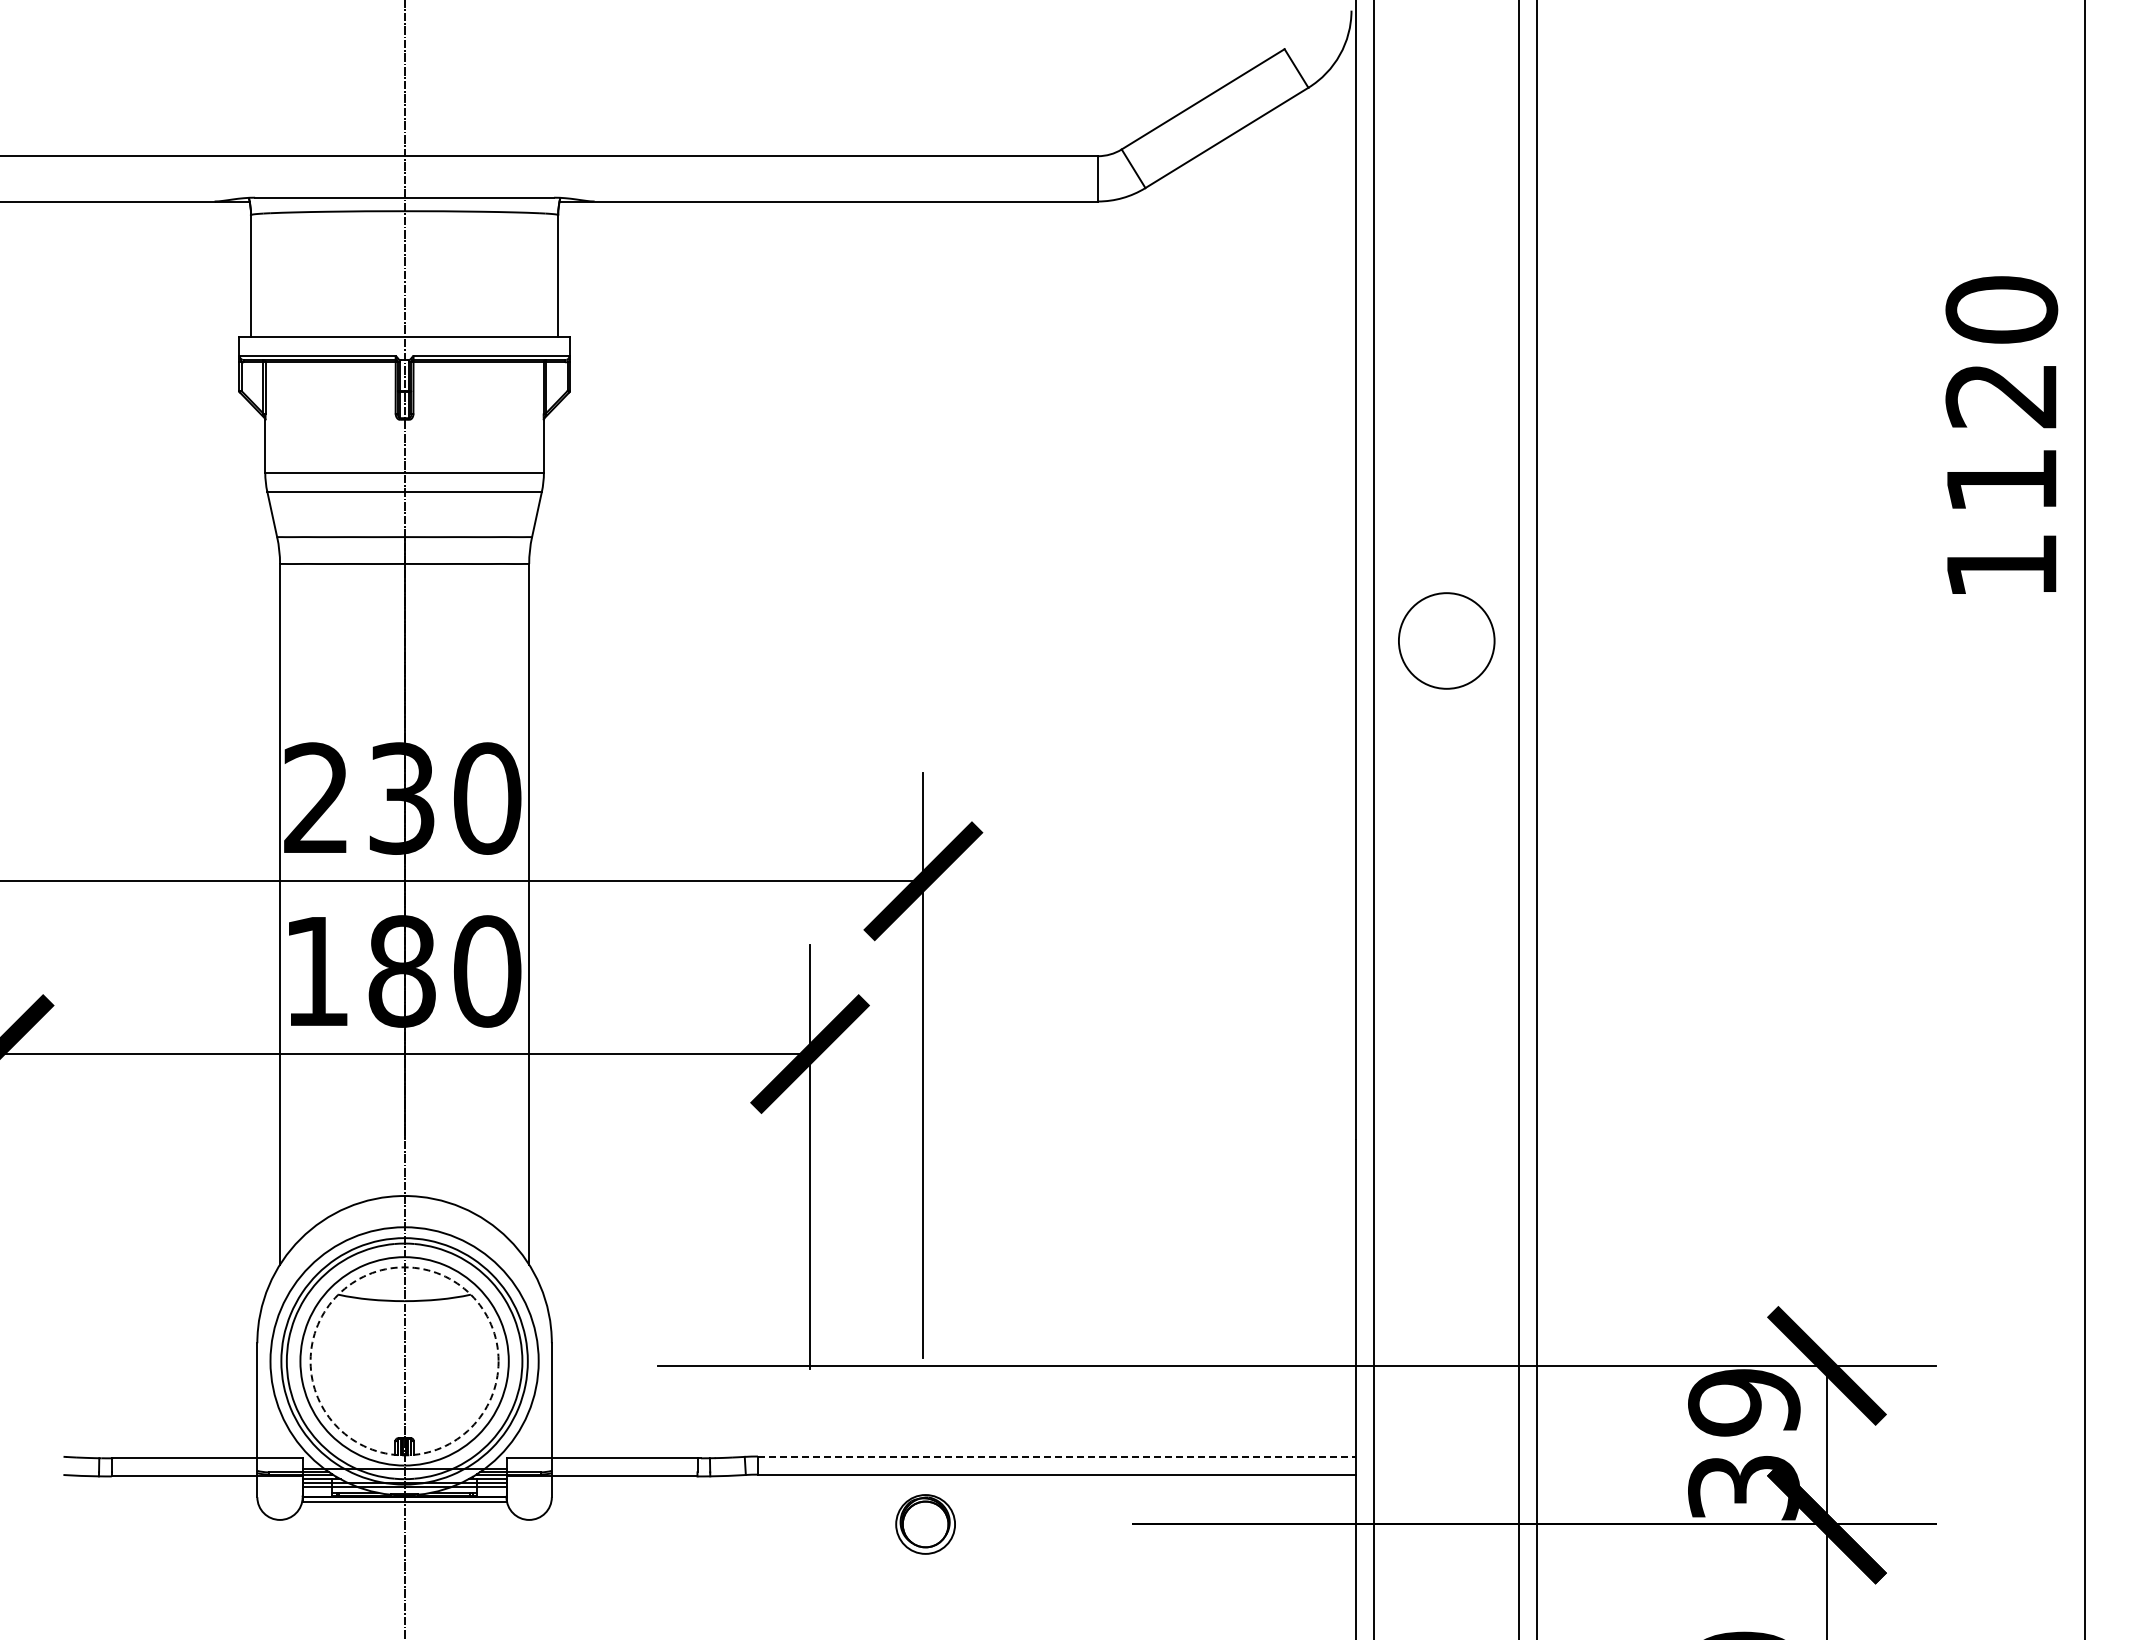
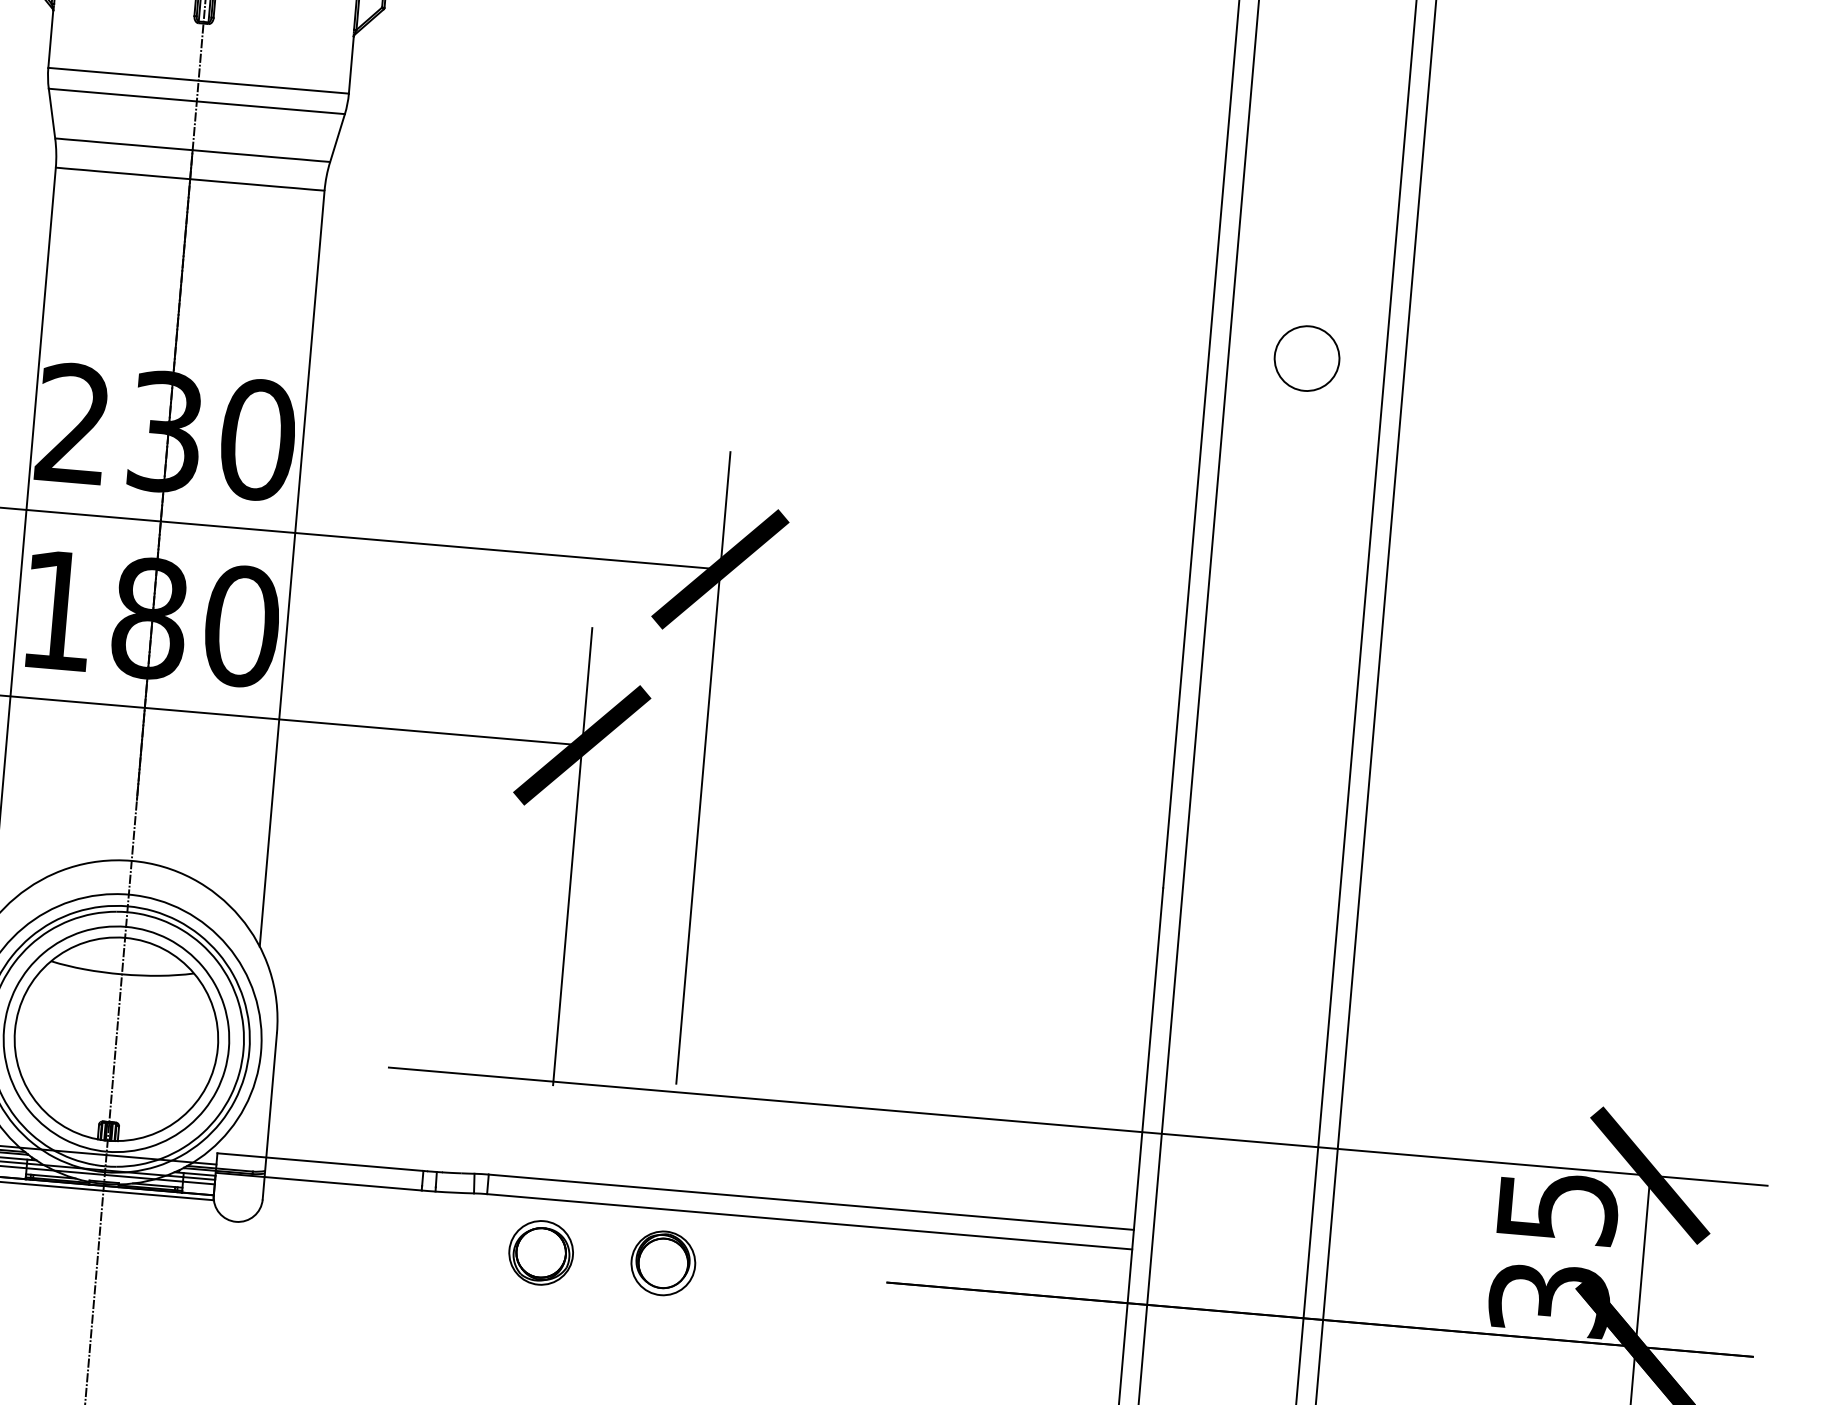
circle: (1446, 640) -> (1306, 358), size x0.62
circle: (404, 1361) -> (116, 1039), dashed -> solid
text: (1744, 1402) -> (1557, 1207), 39 -> 35
line: (1057, 1456) -> (811, 1202), dashed -> solid
part: (812, 1524) -> (541, 1252), added

